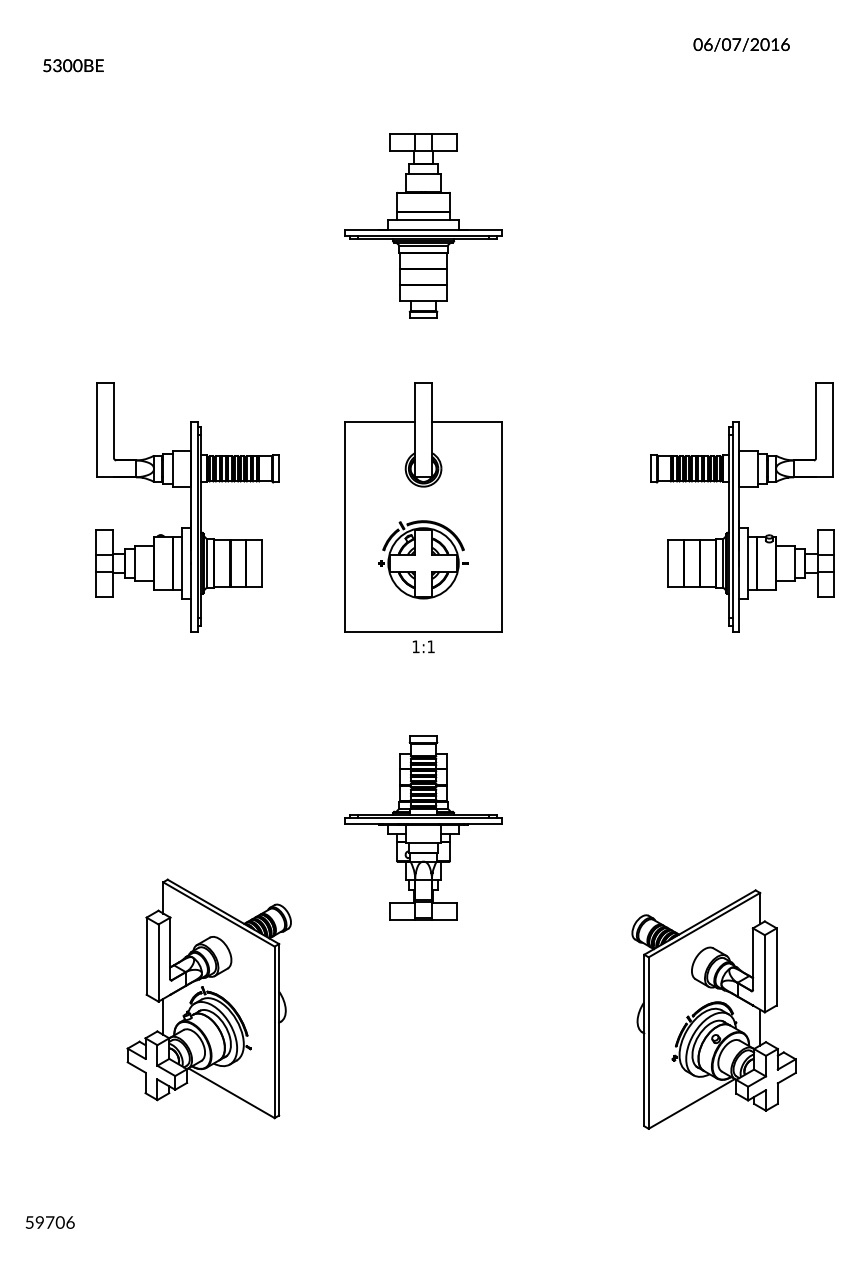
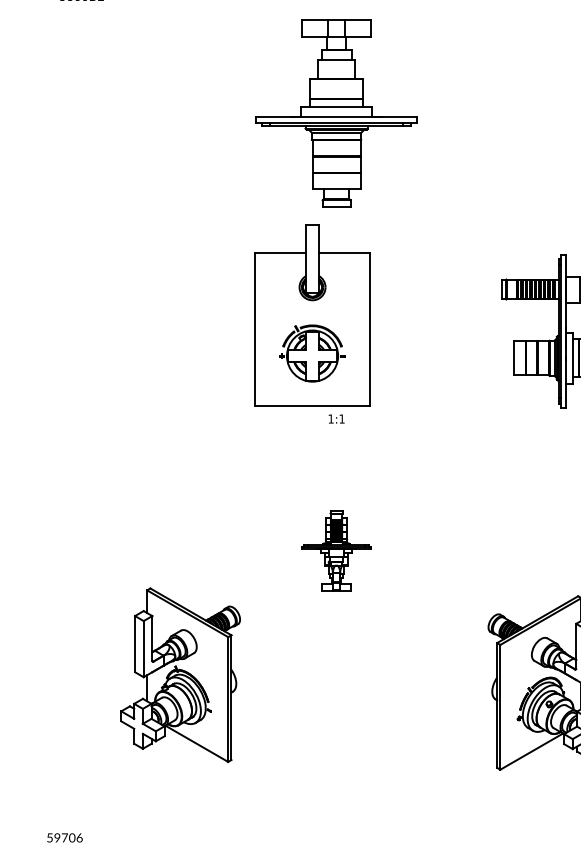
part: (423, 225) -> (336, 112), size x1.4
part: (187, 507) -> (164, 317), removed
part: (423, 507) -> (312, 315), moved
part: (423, 827) -> (336, 550), size x0.6

